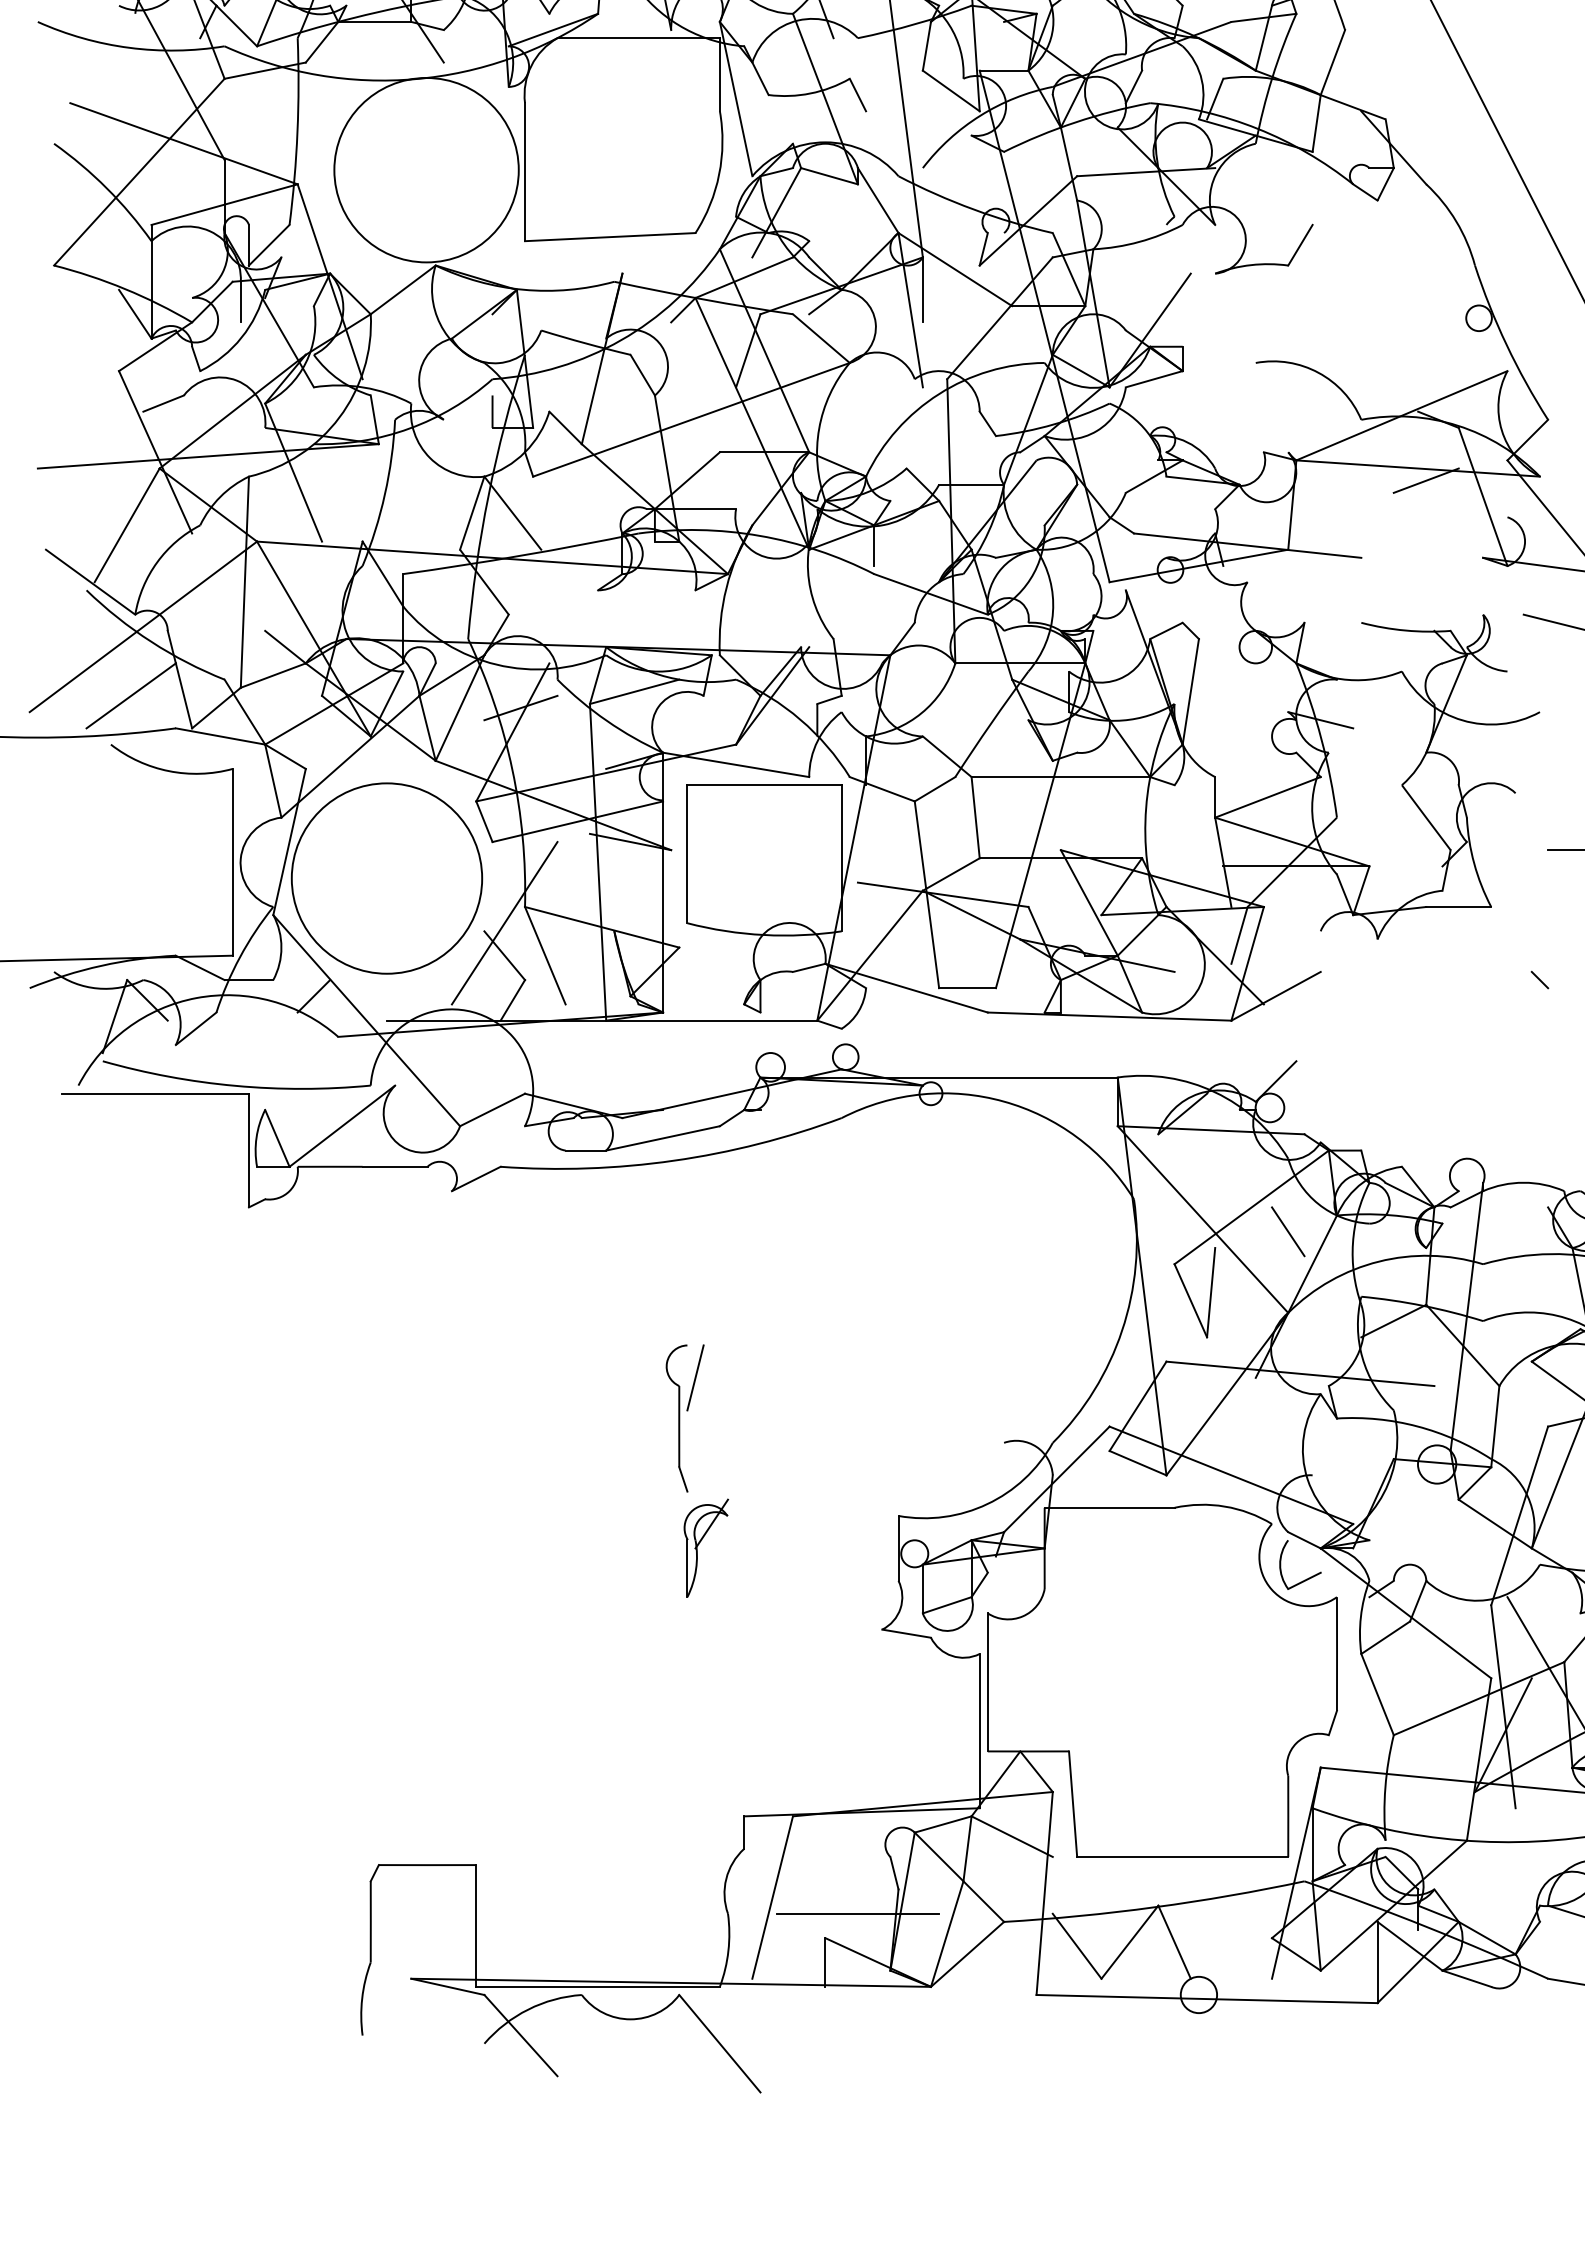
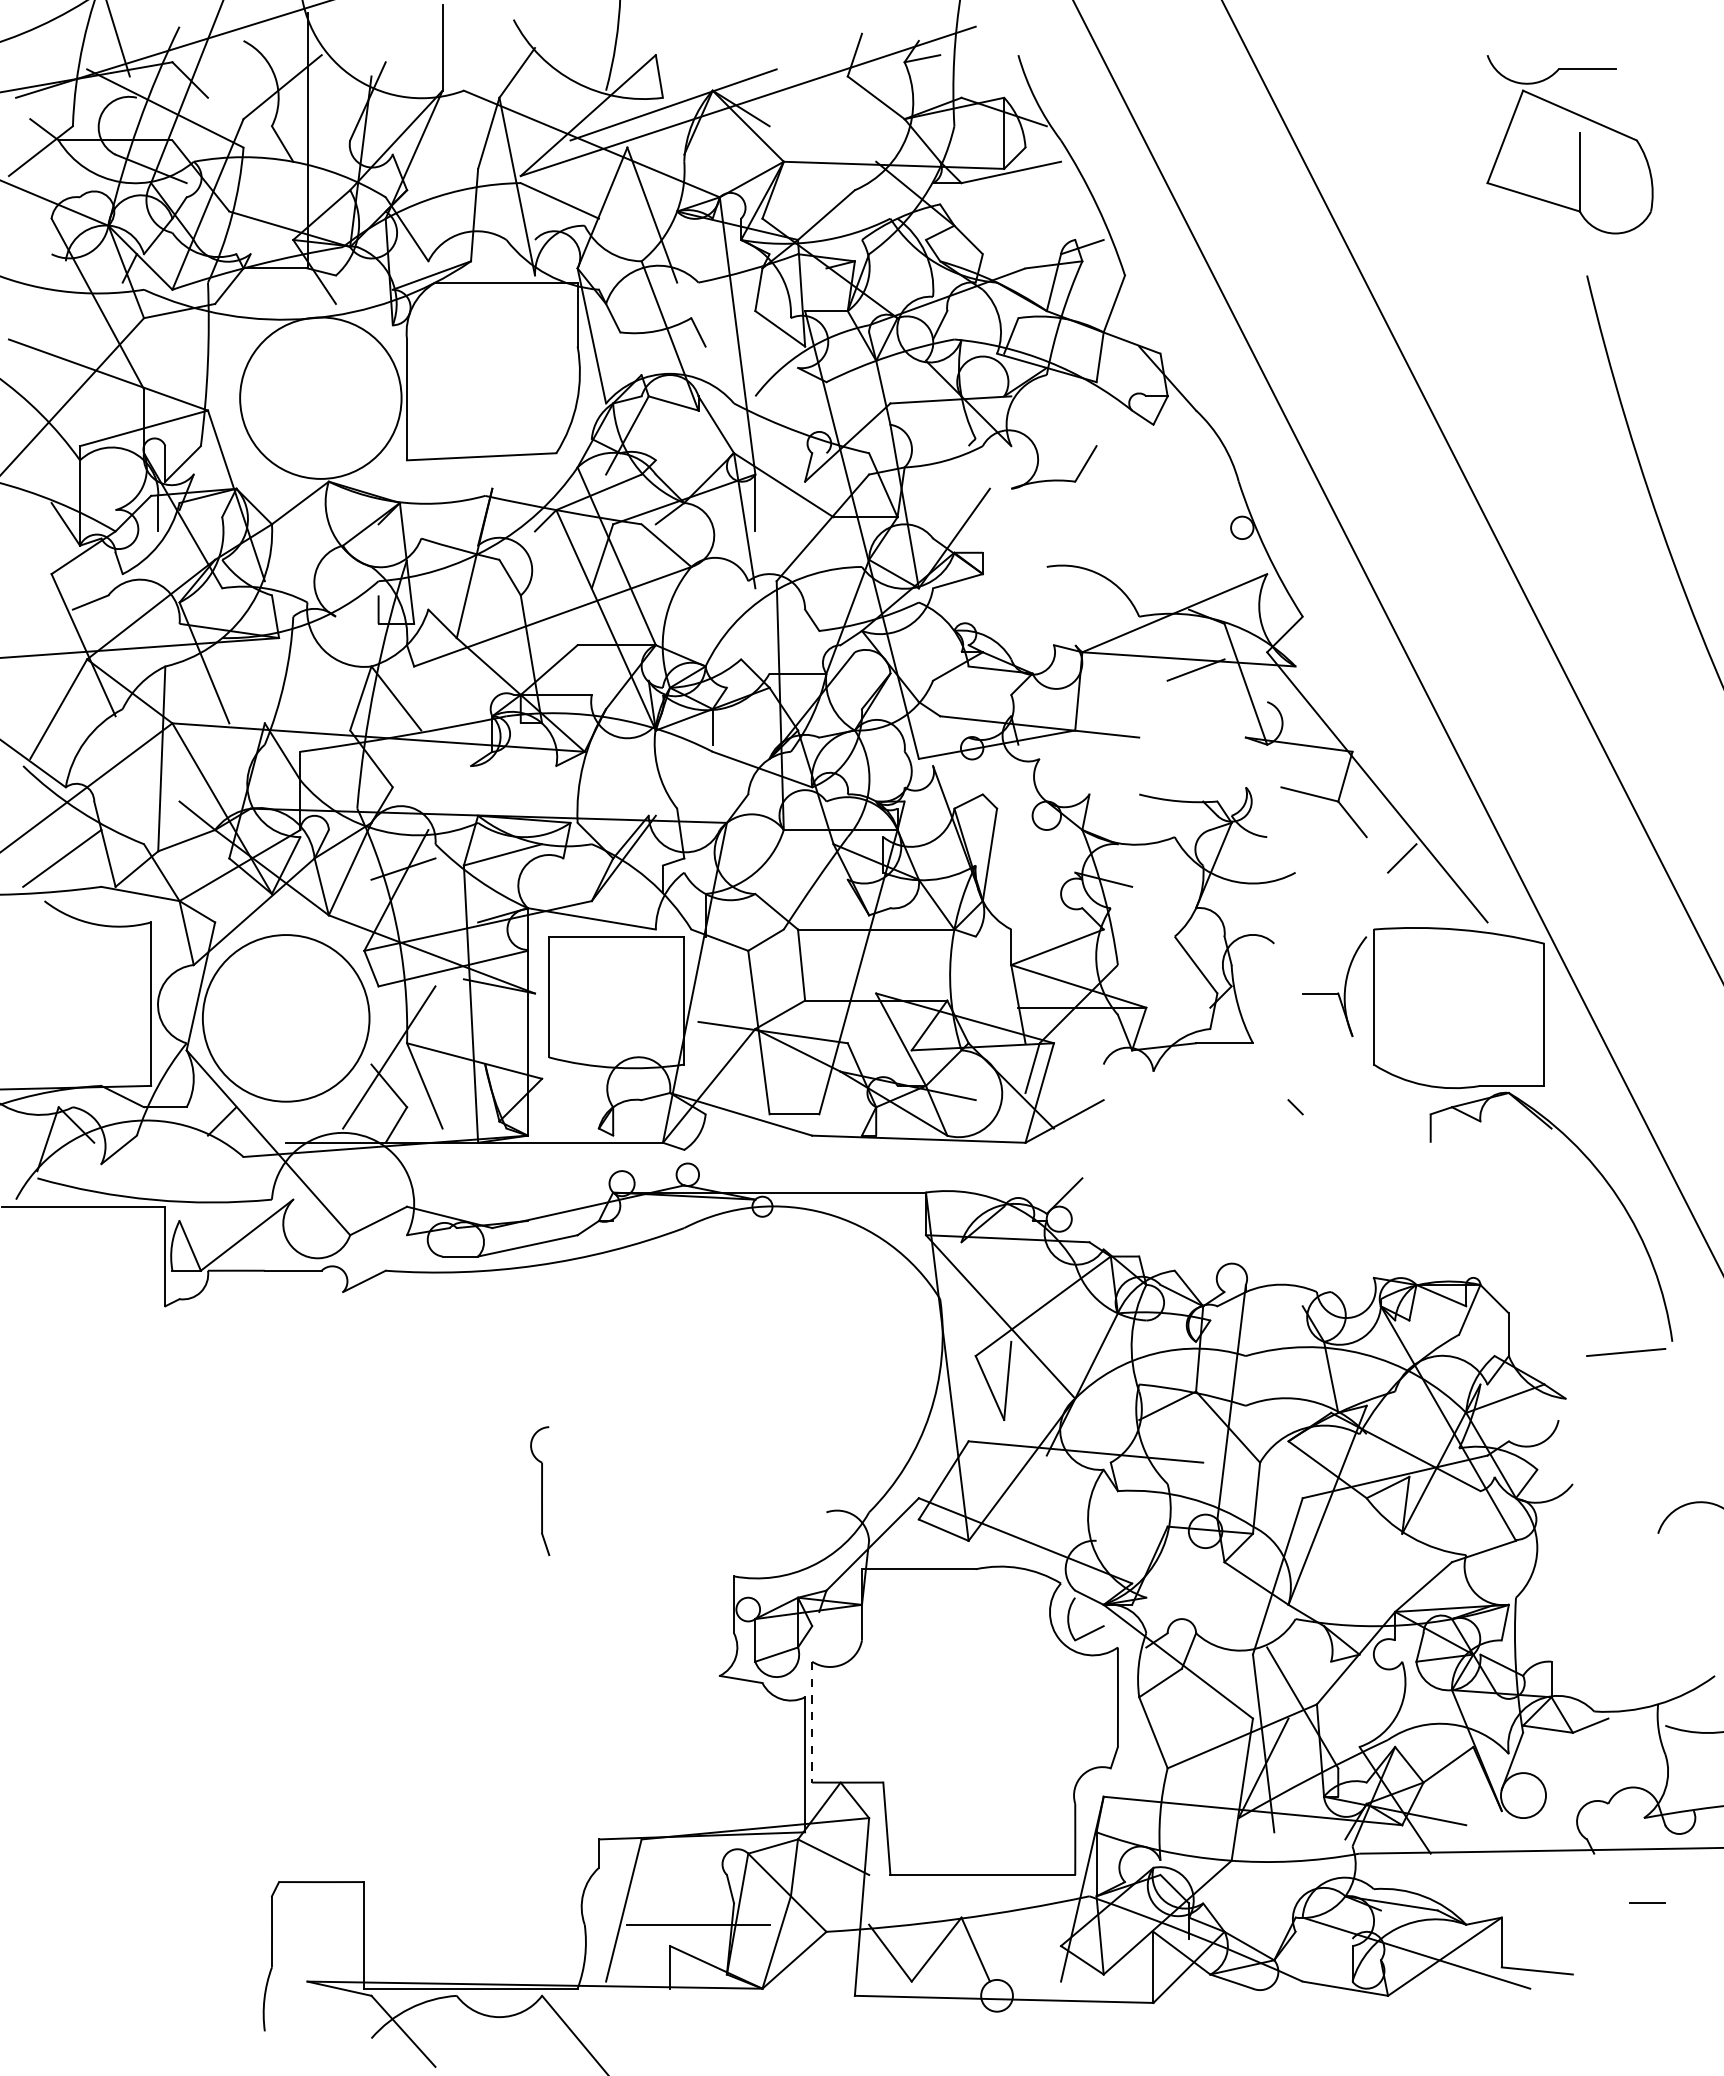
line: (1288, 1231) -> (1075, 1327), removed
line: (695, 1377) -> (556, 1455), removed
part: (700, 1543) -> (560, 1600), removed
line: (988, 1682) -> (812, 1722), solid -> dashed

